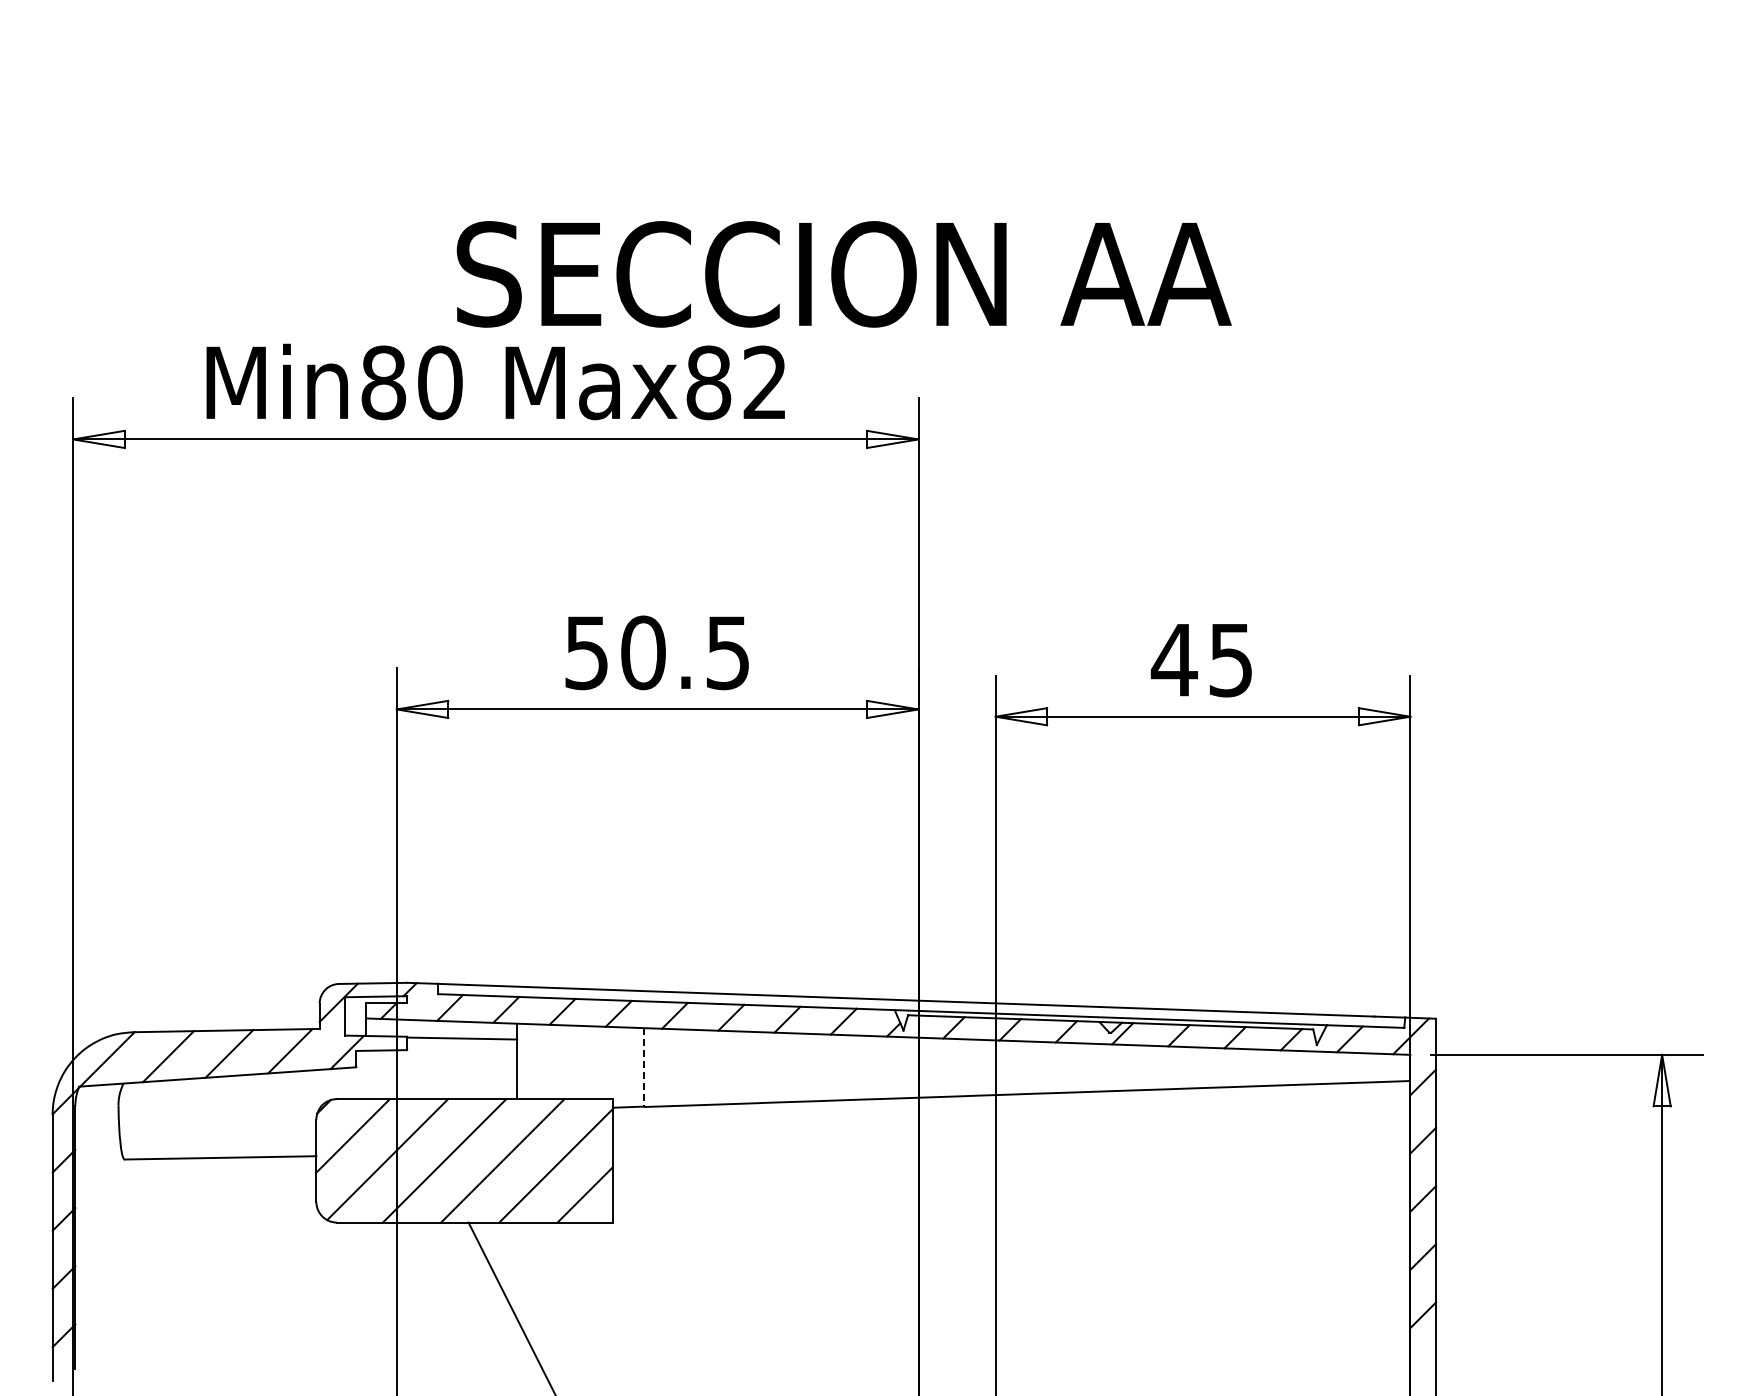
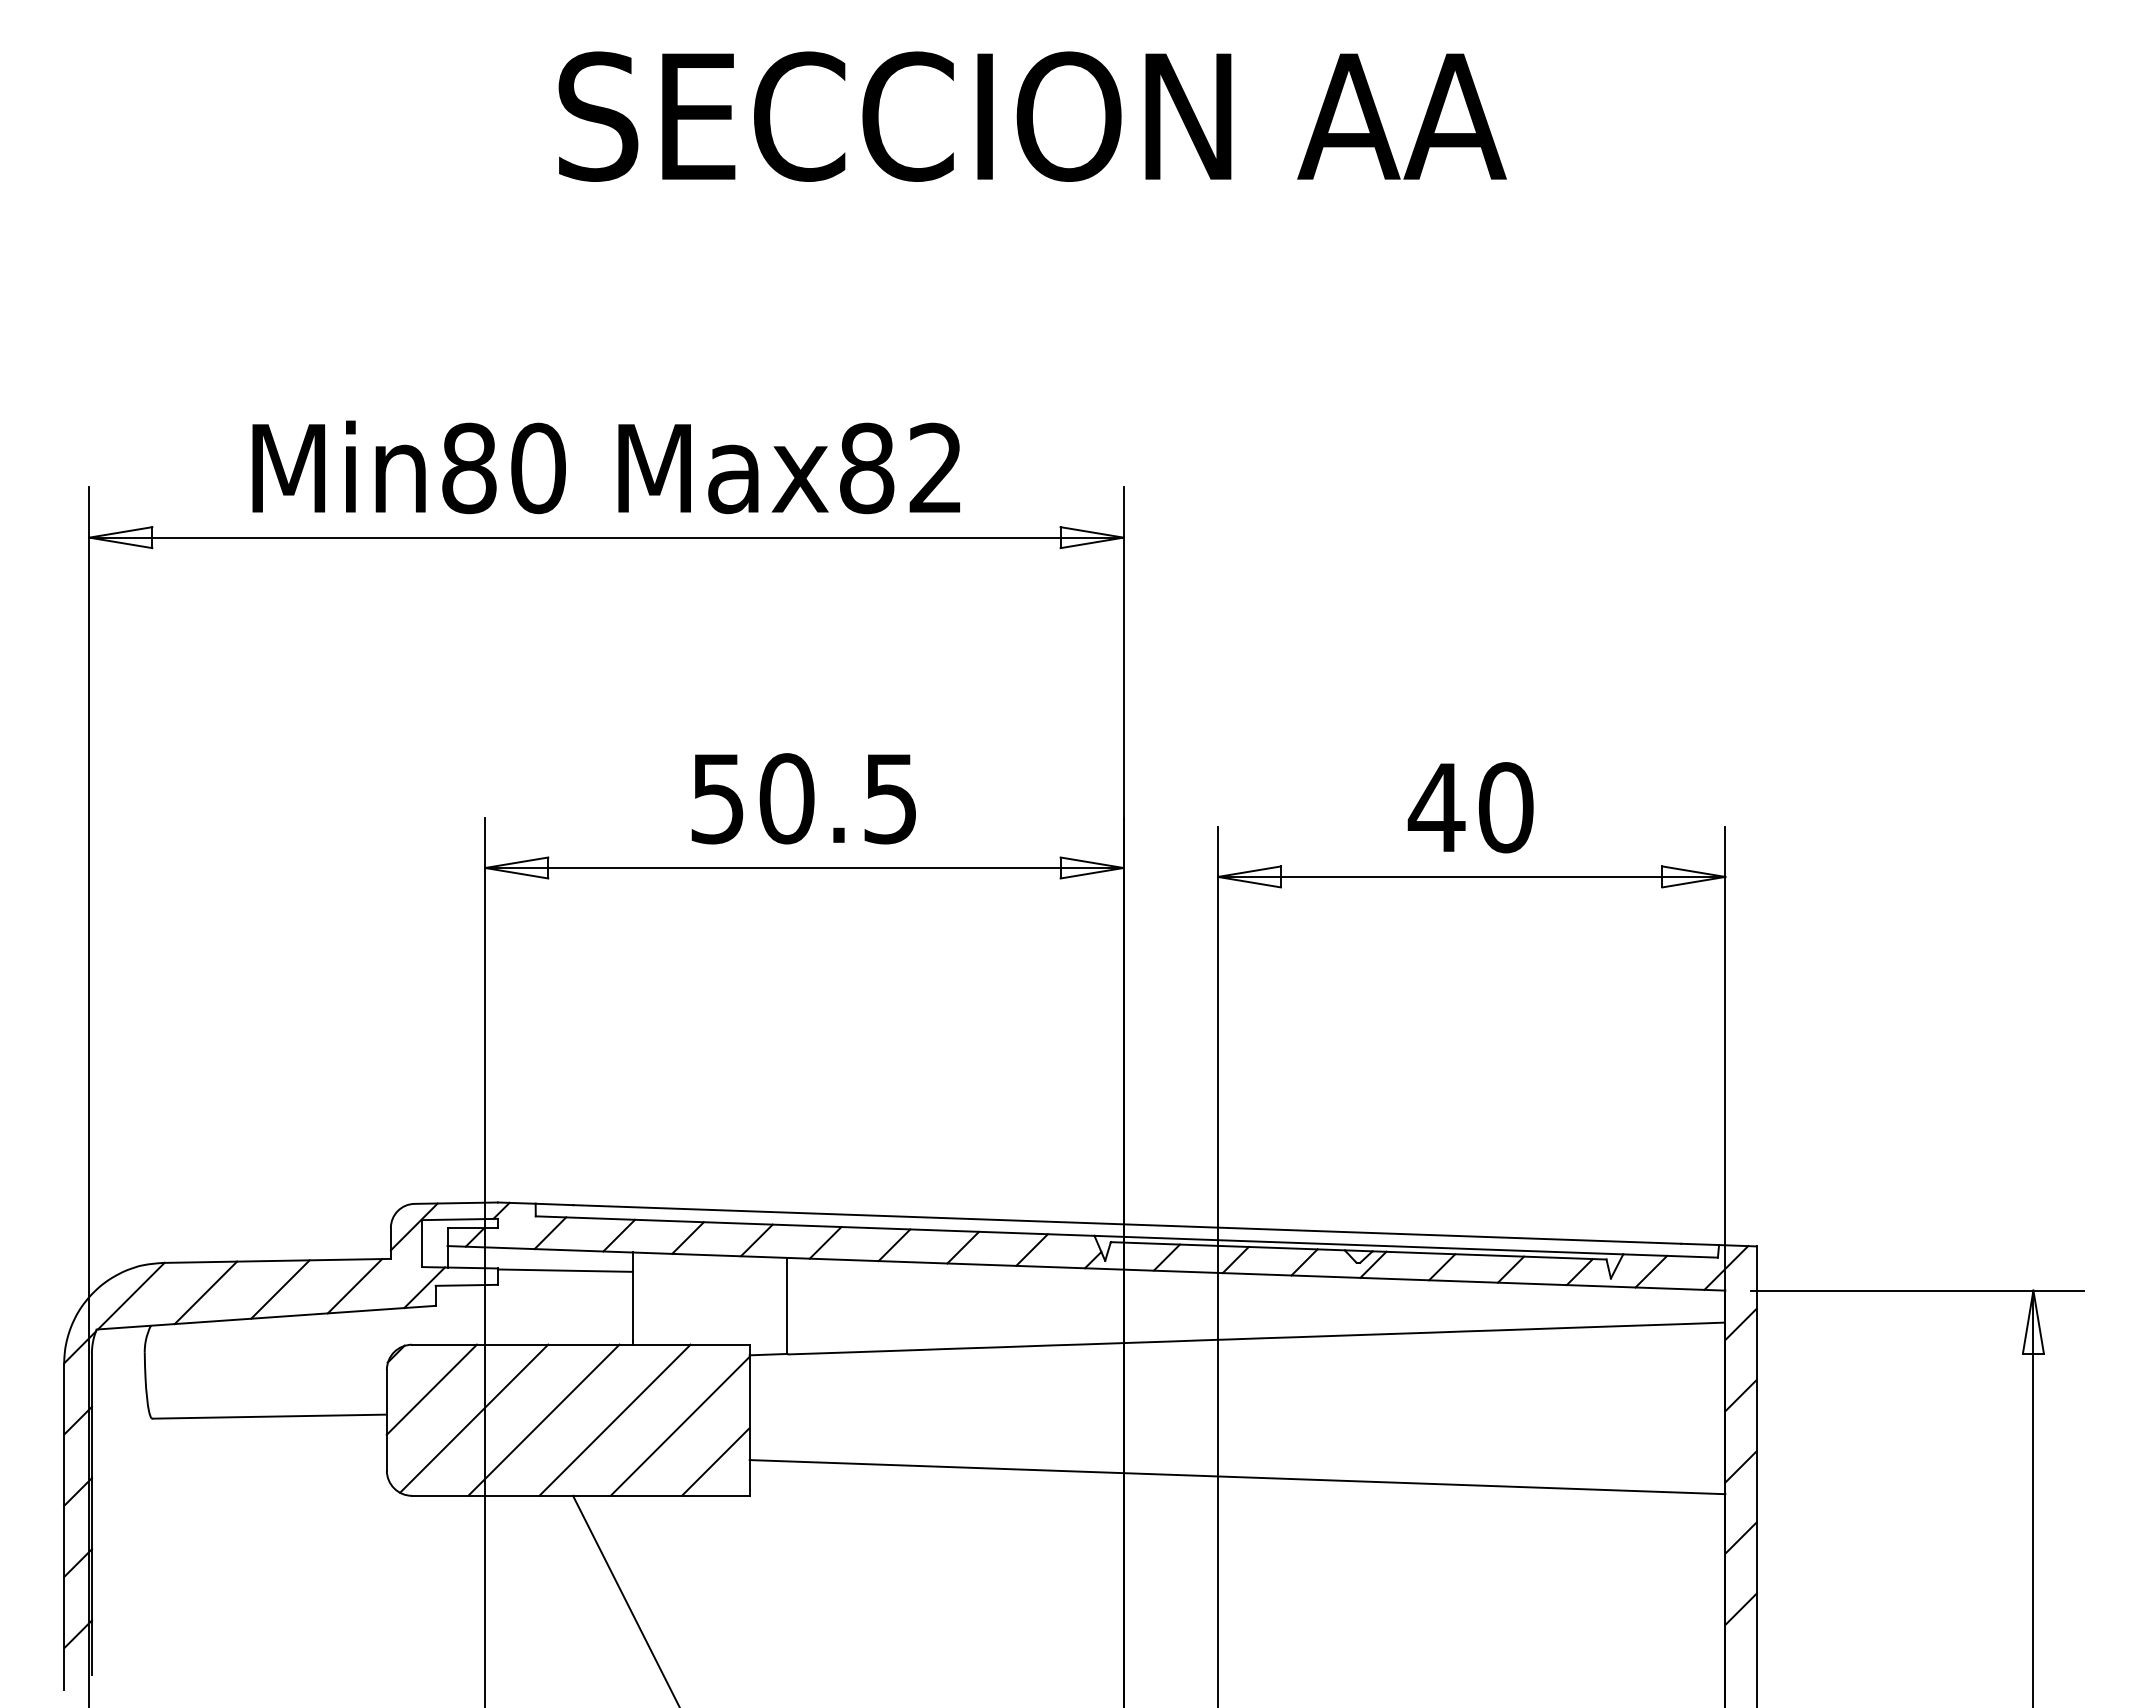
text: (843, 274) -> (1031, 116), moved
text: (1231, 659) -> (1506, 806), 45 -> 40
line: (643, 1068) -> (787, 1307), dashed -> solid
line: (1011, 1207) -> (1237, 1477), added

